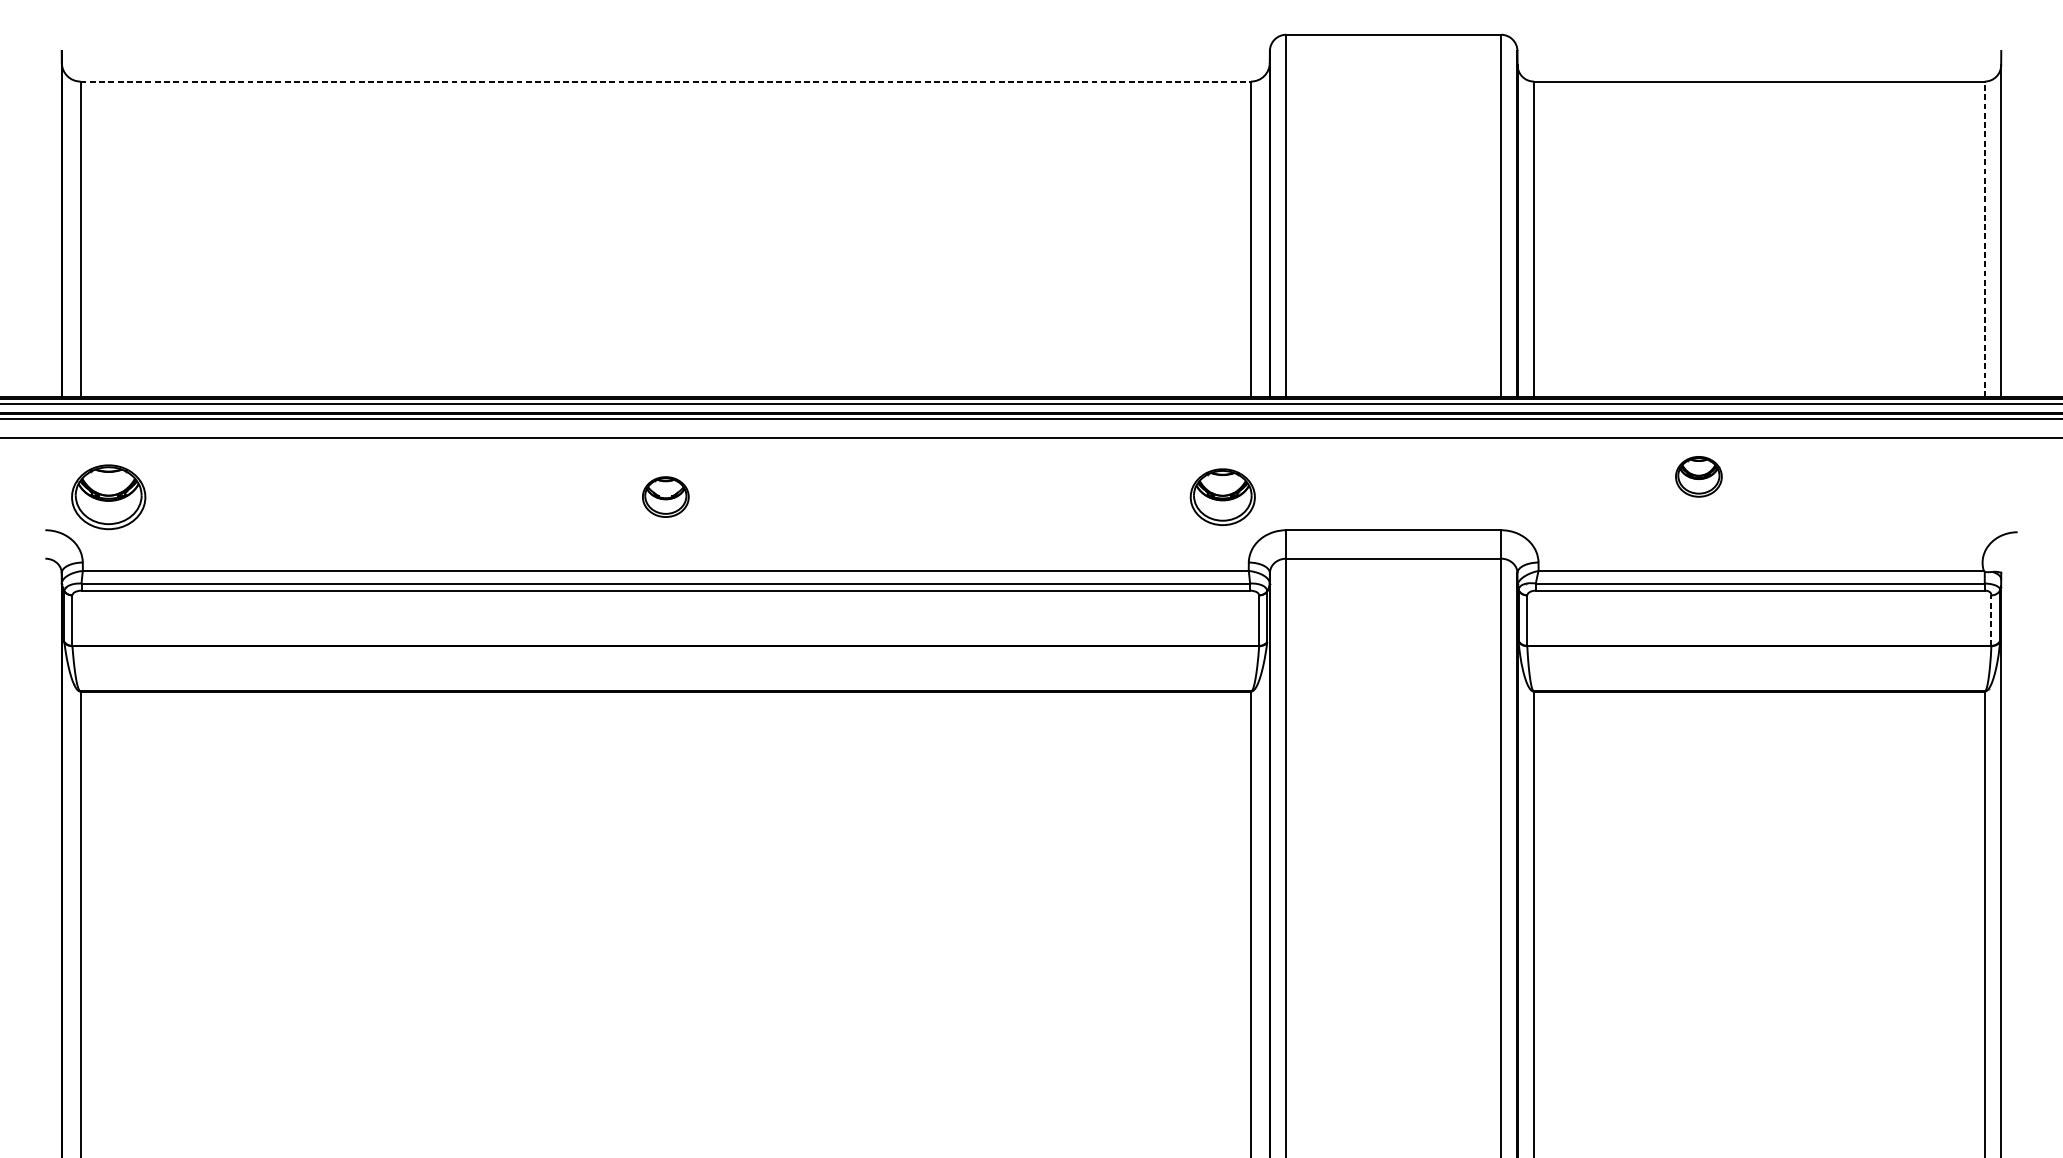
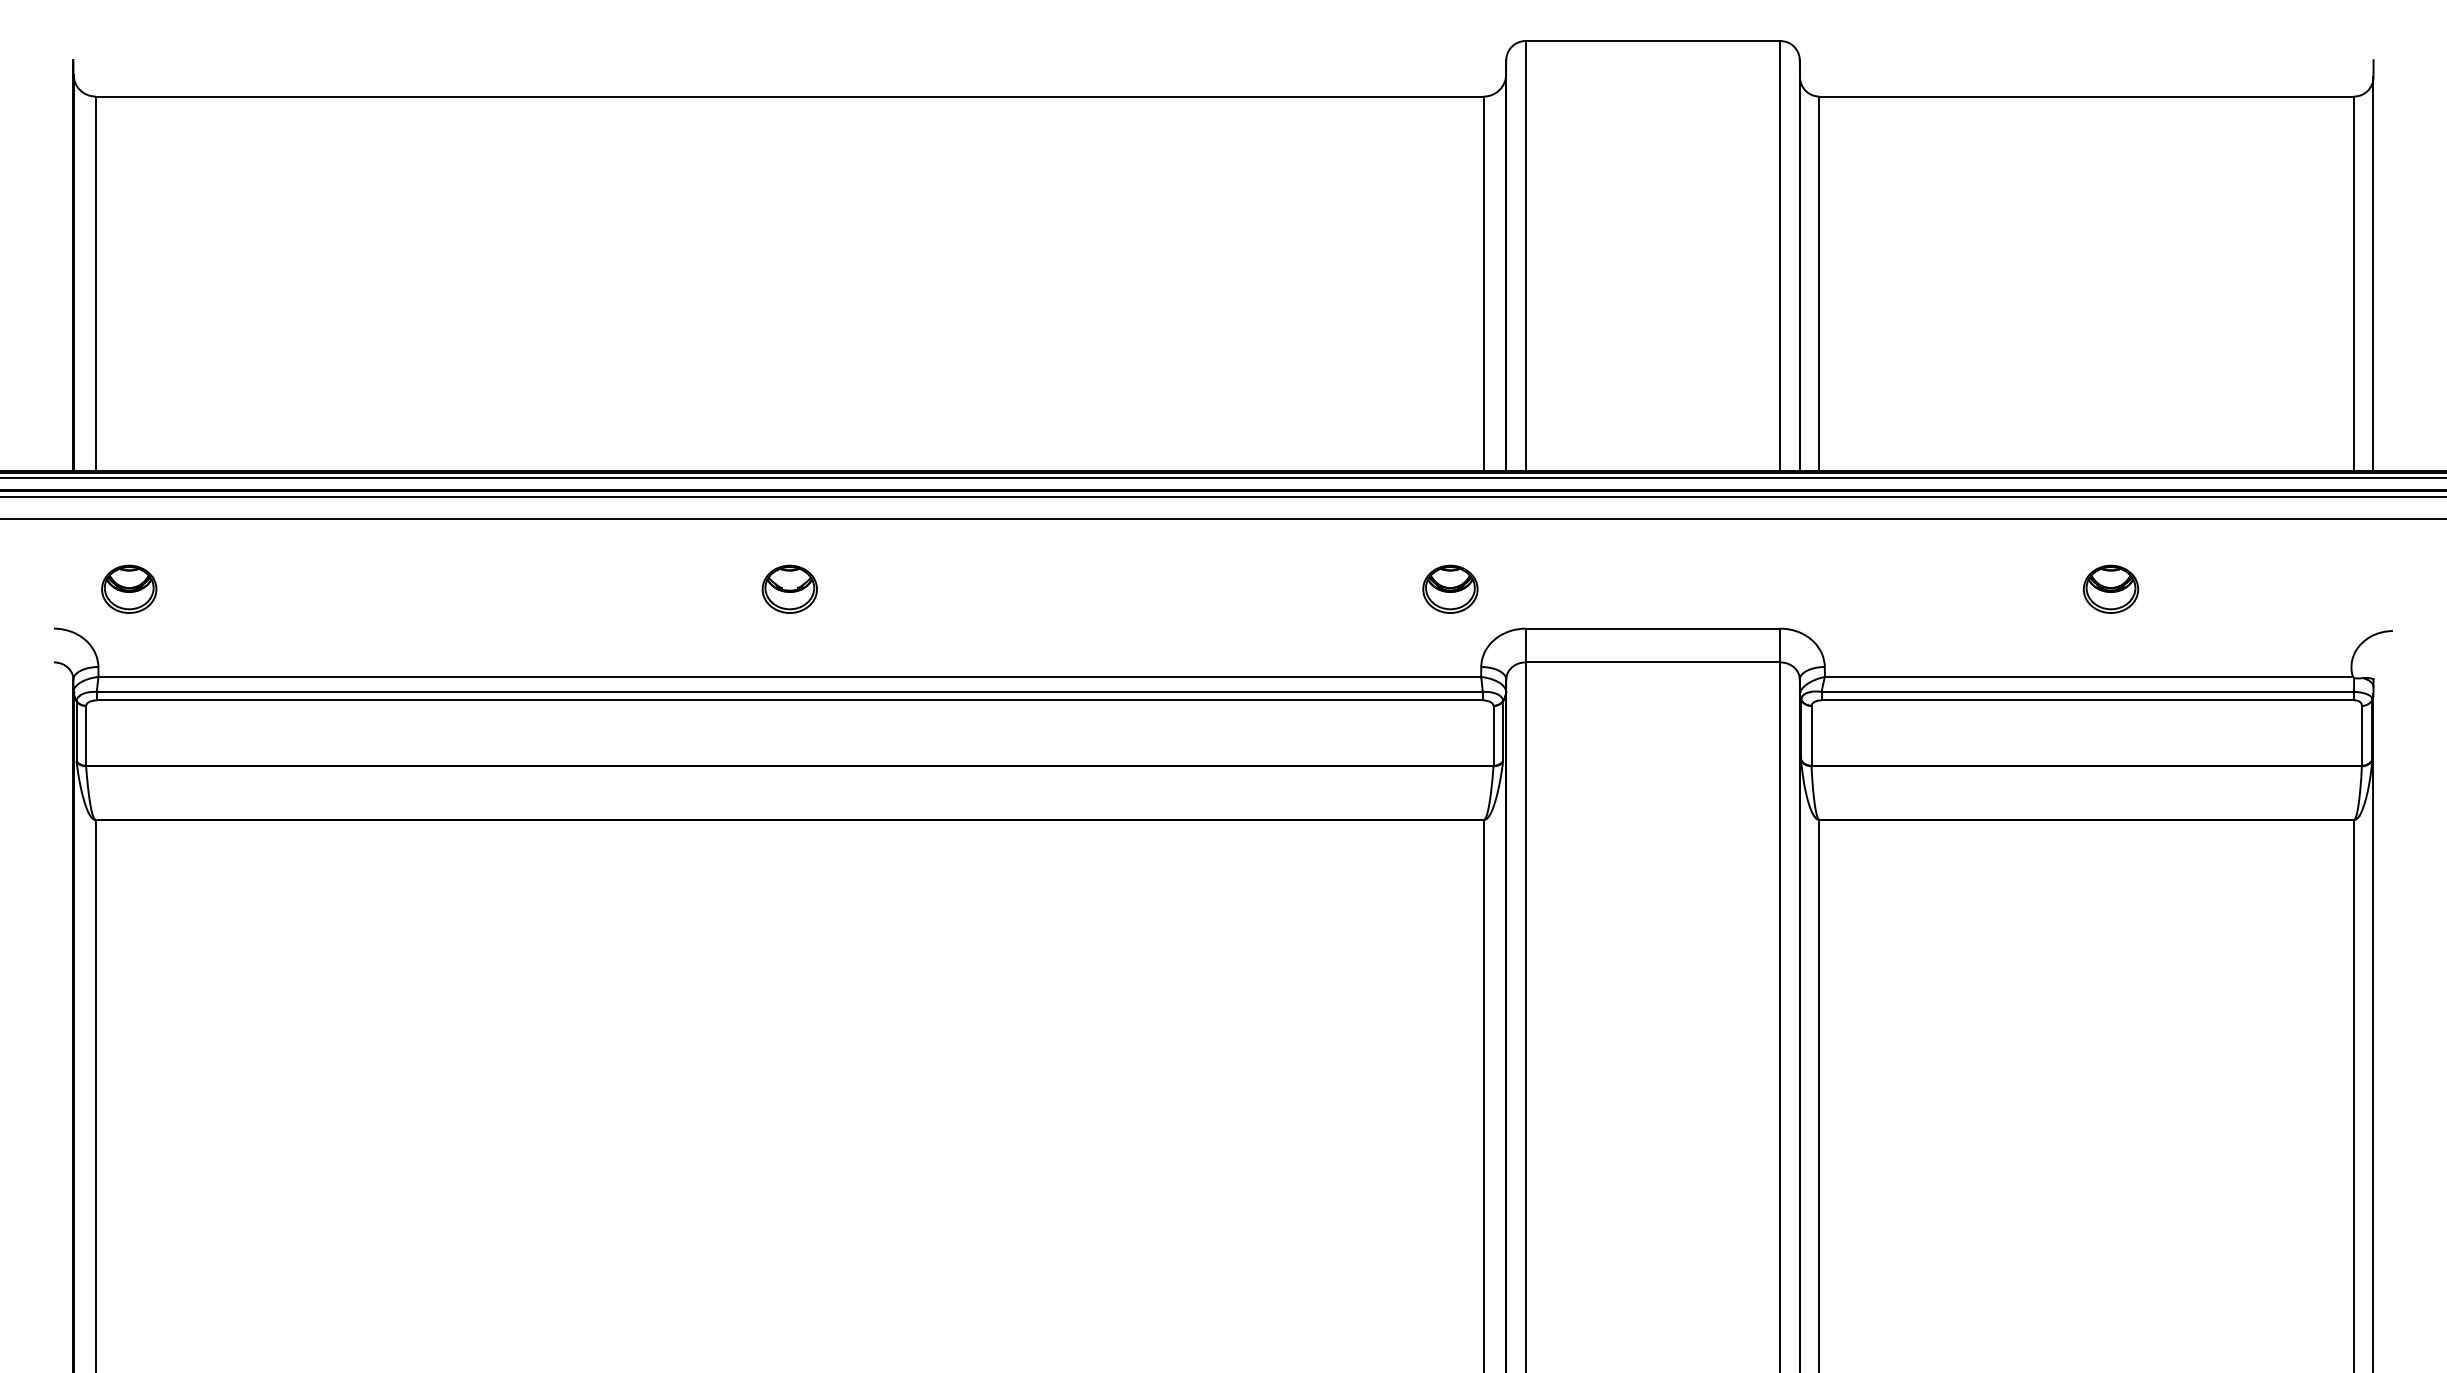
line: (666, 81) -> (790, 96), dashed -> solid
line: (1985, 239) -> (2354, 283), dashed -> solid
part: (1699, 476) -> (2111, 588), moved
part: (109, 496) -> (129, 588), size x0.62
part: (1222, 496) -> (1450, 588), size x0.71
line: (1991, 620) -> (2361, 735), dashed -> solid

